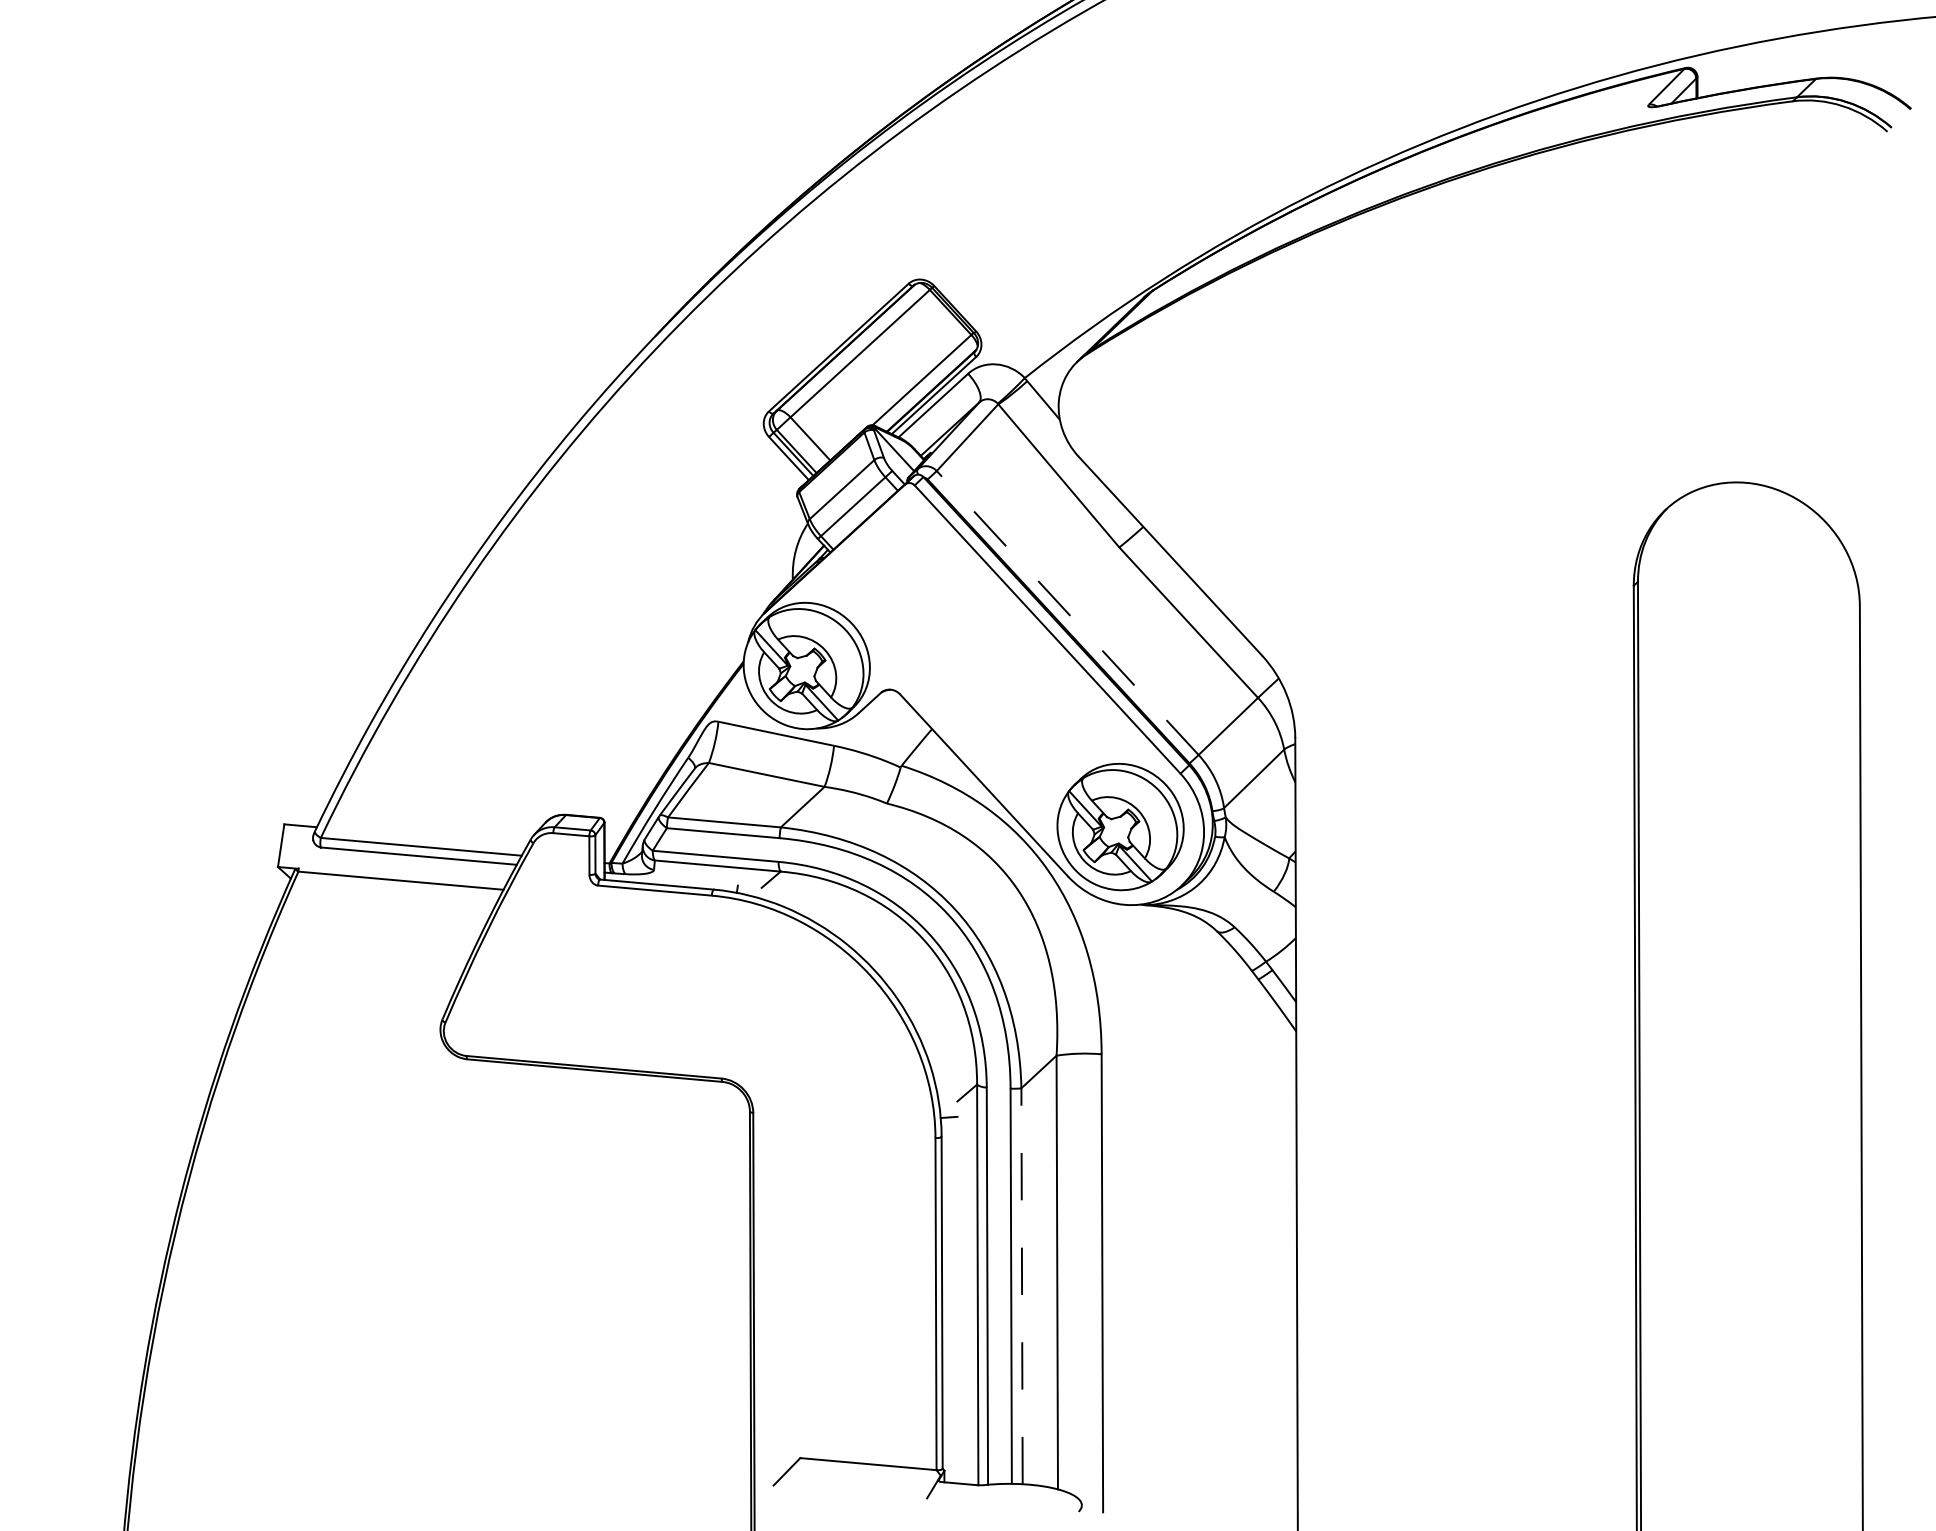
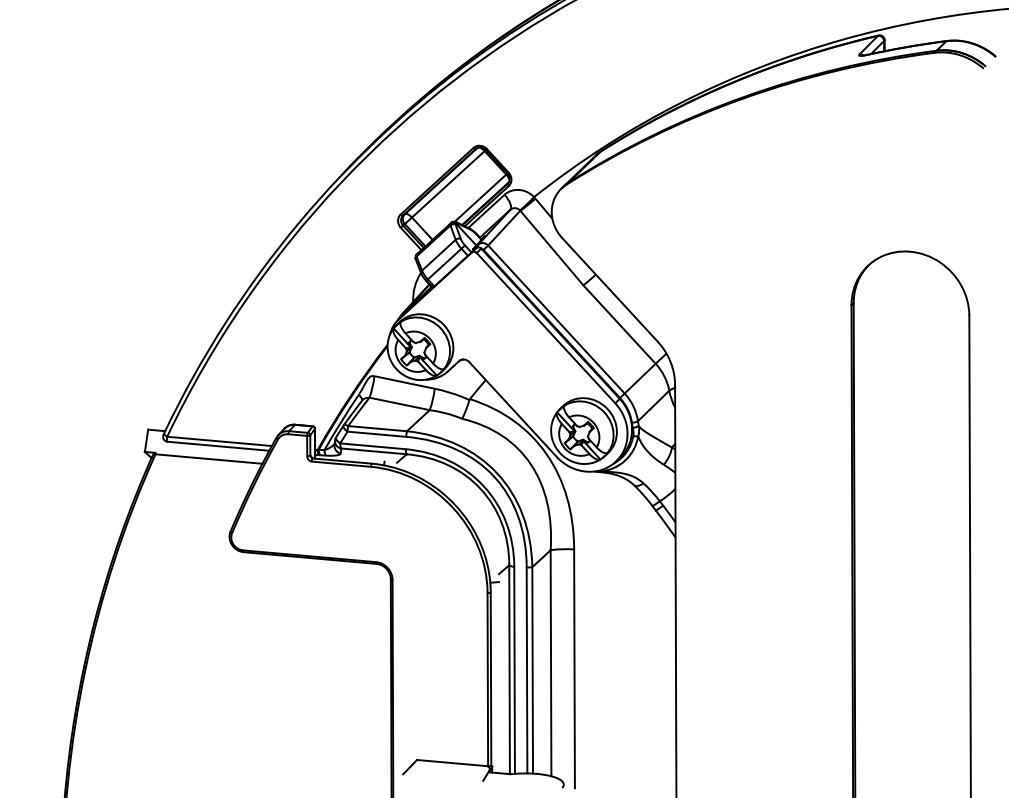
line: (1067, 612) -> (556, 319), dashed -> solid
line: (1021, 1284) -> (532, 669), dashed -> solid

